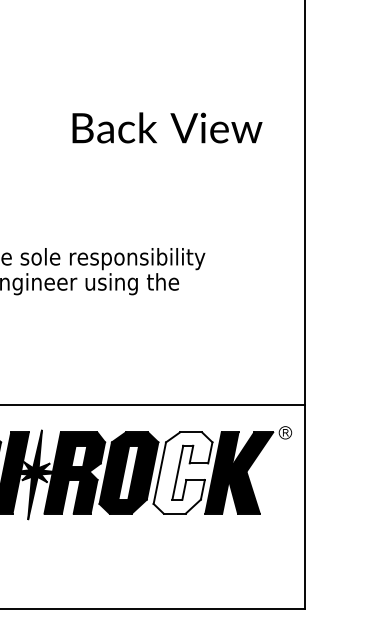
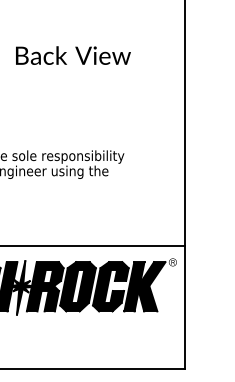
text: (167, 127) -> (73, 55), moved
fill: (182, 472) -> (110, 286), added

